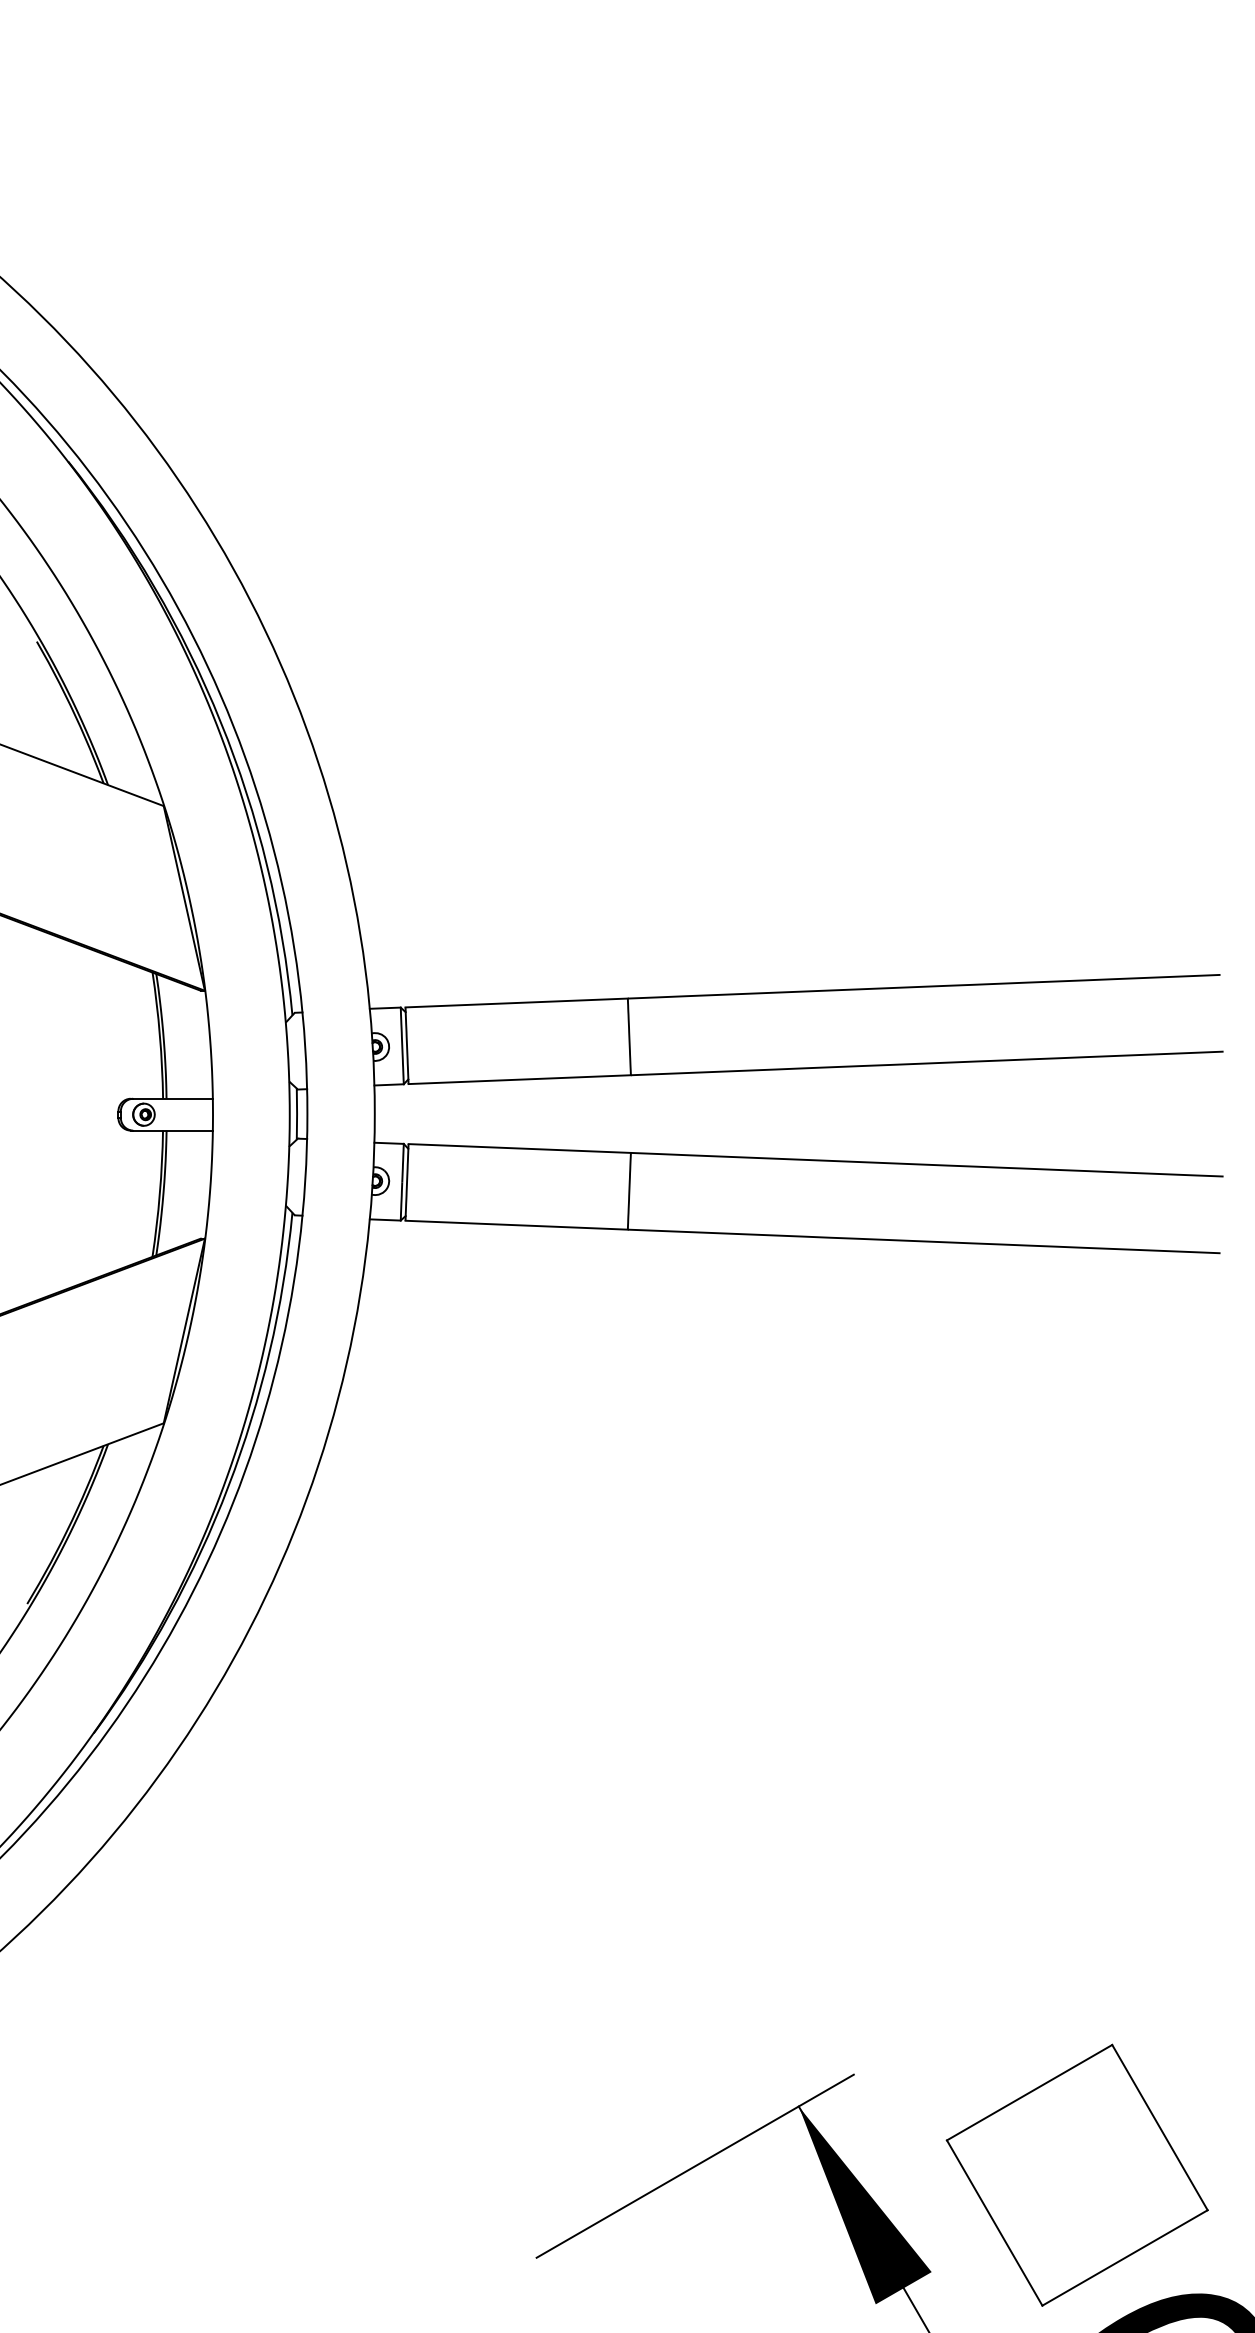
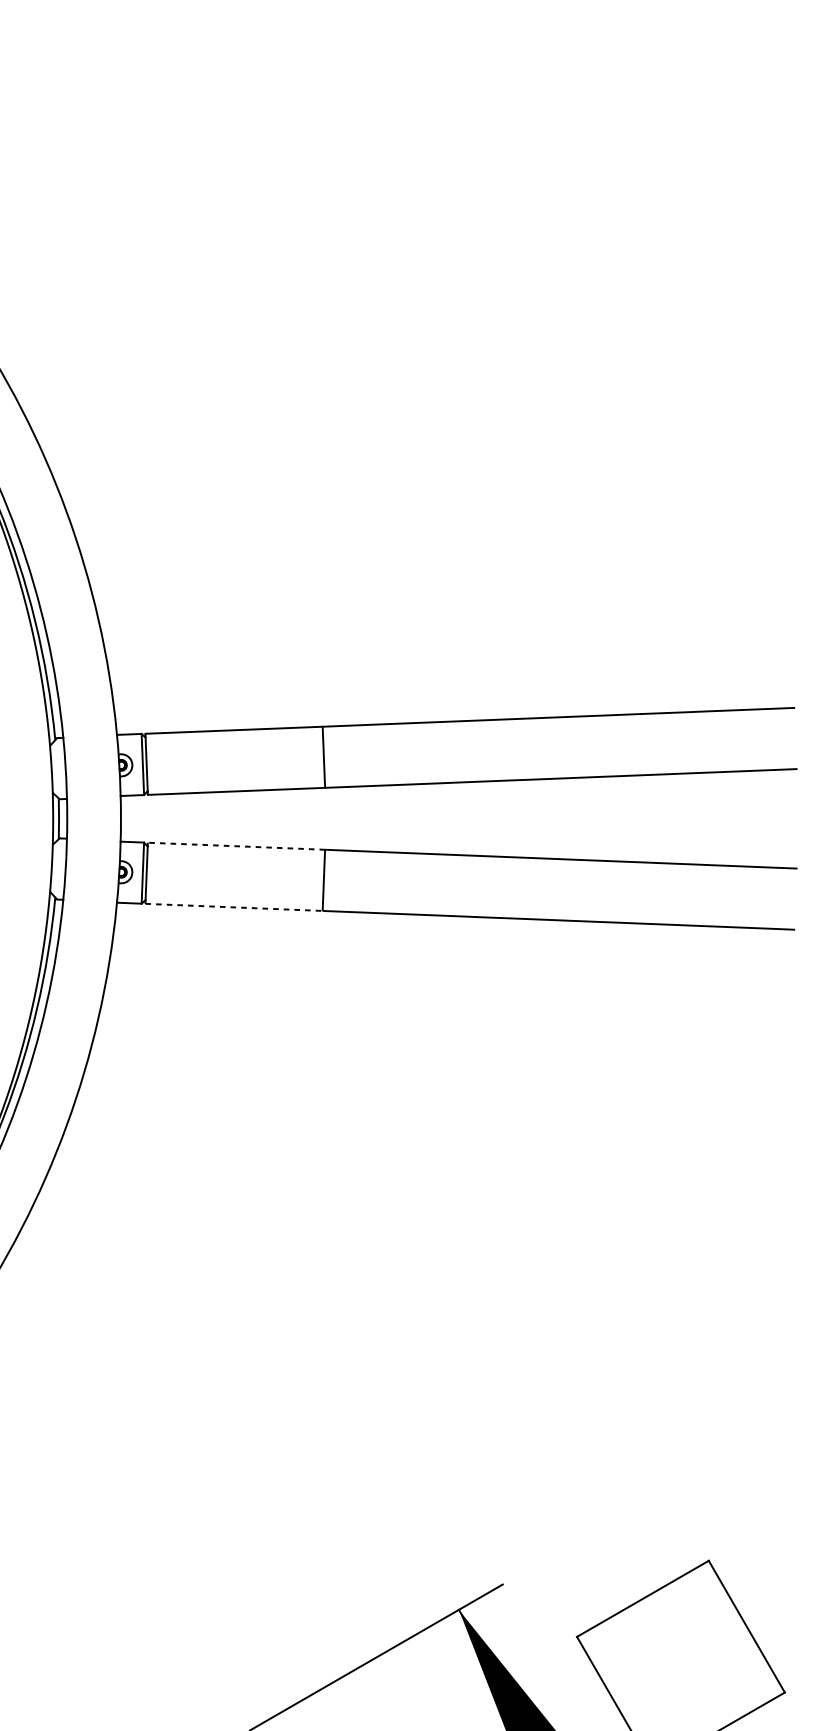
line: (519, 1148) -> (236, 846), solid -> dashed
line: (517, 1225) -> (234, 907), solid -> dashed

